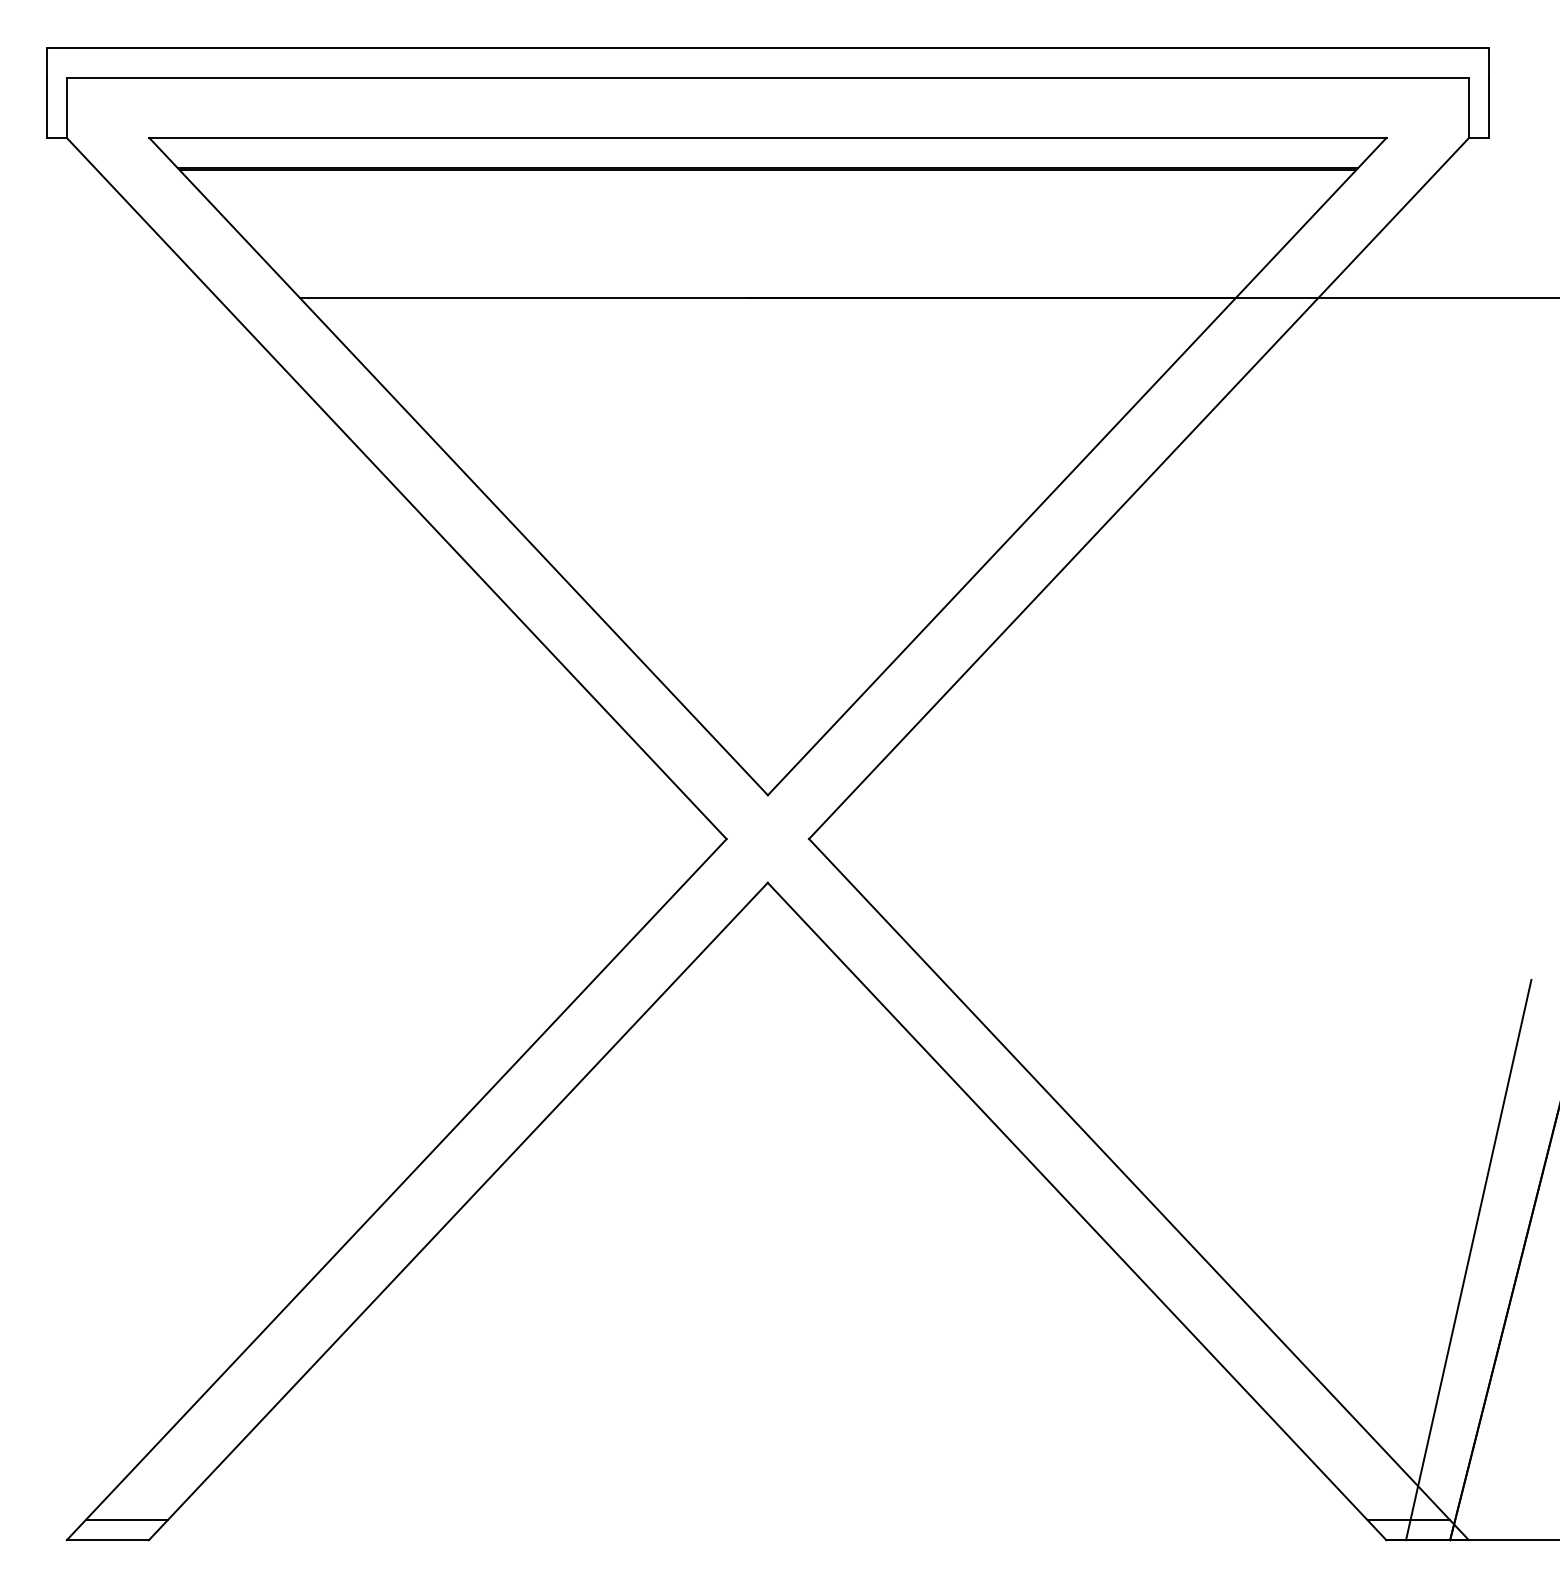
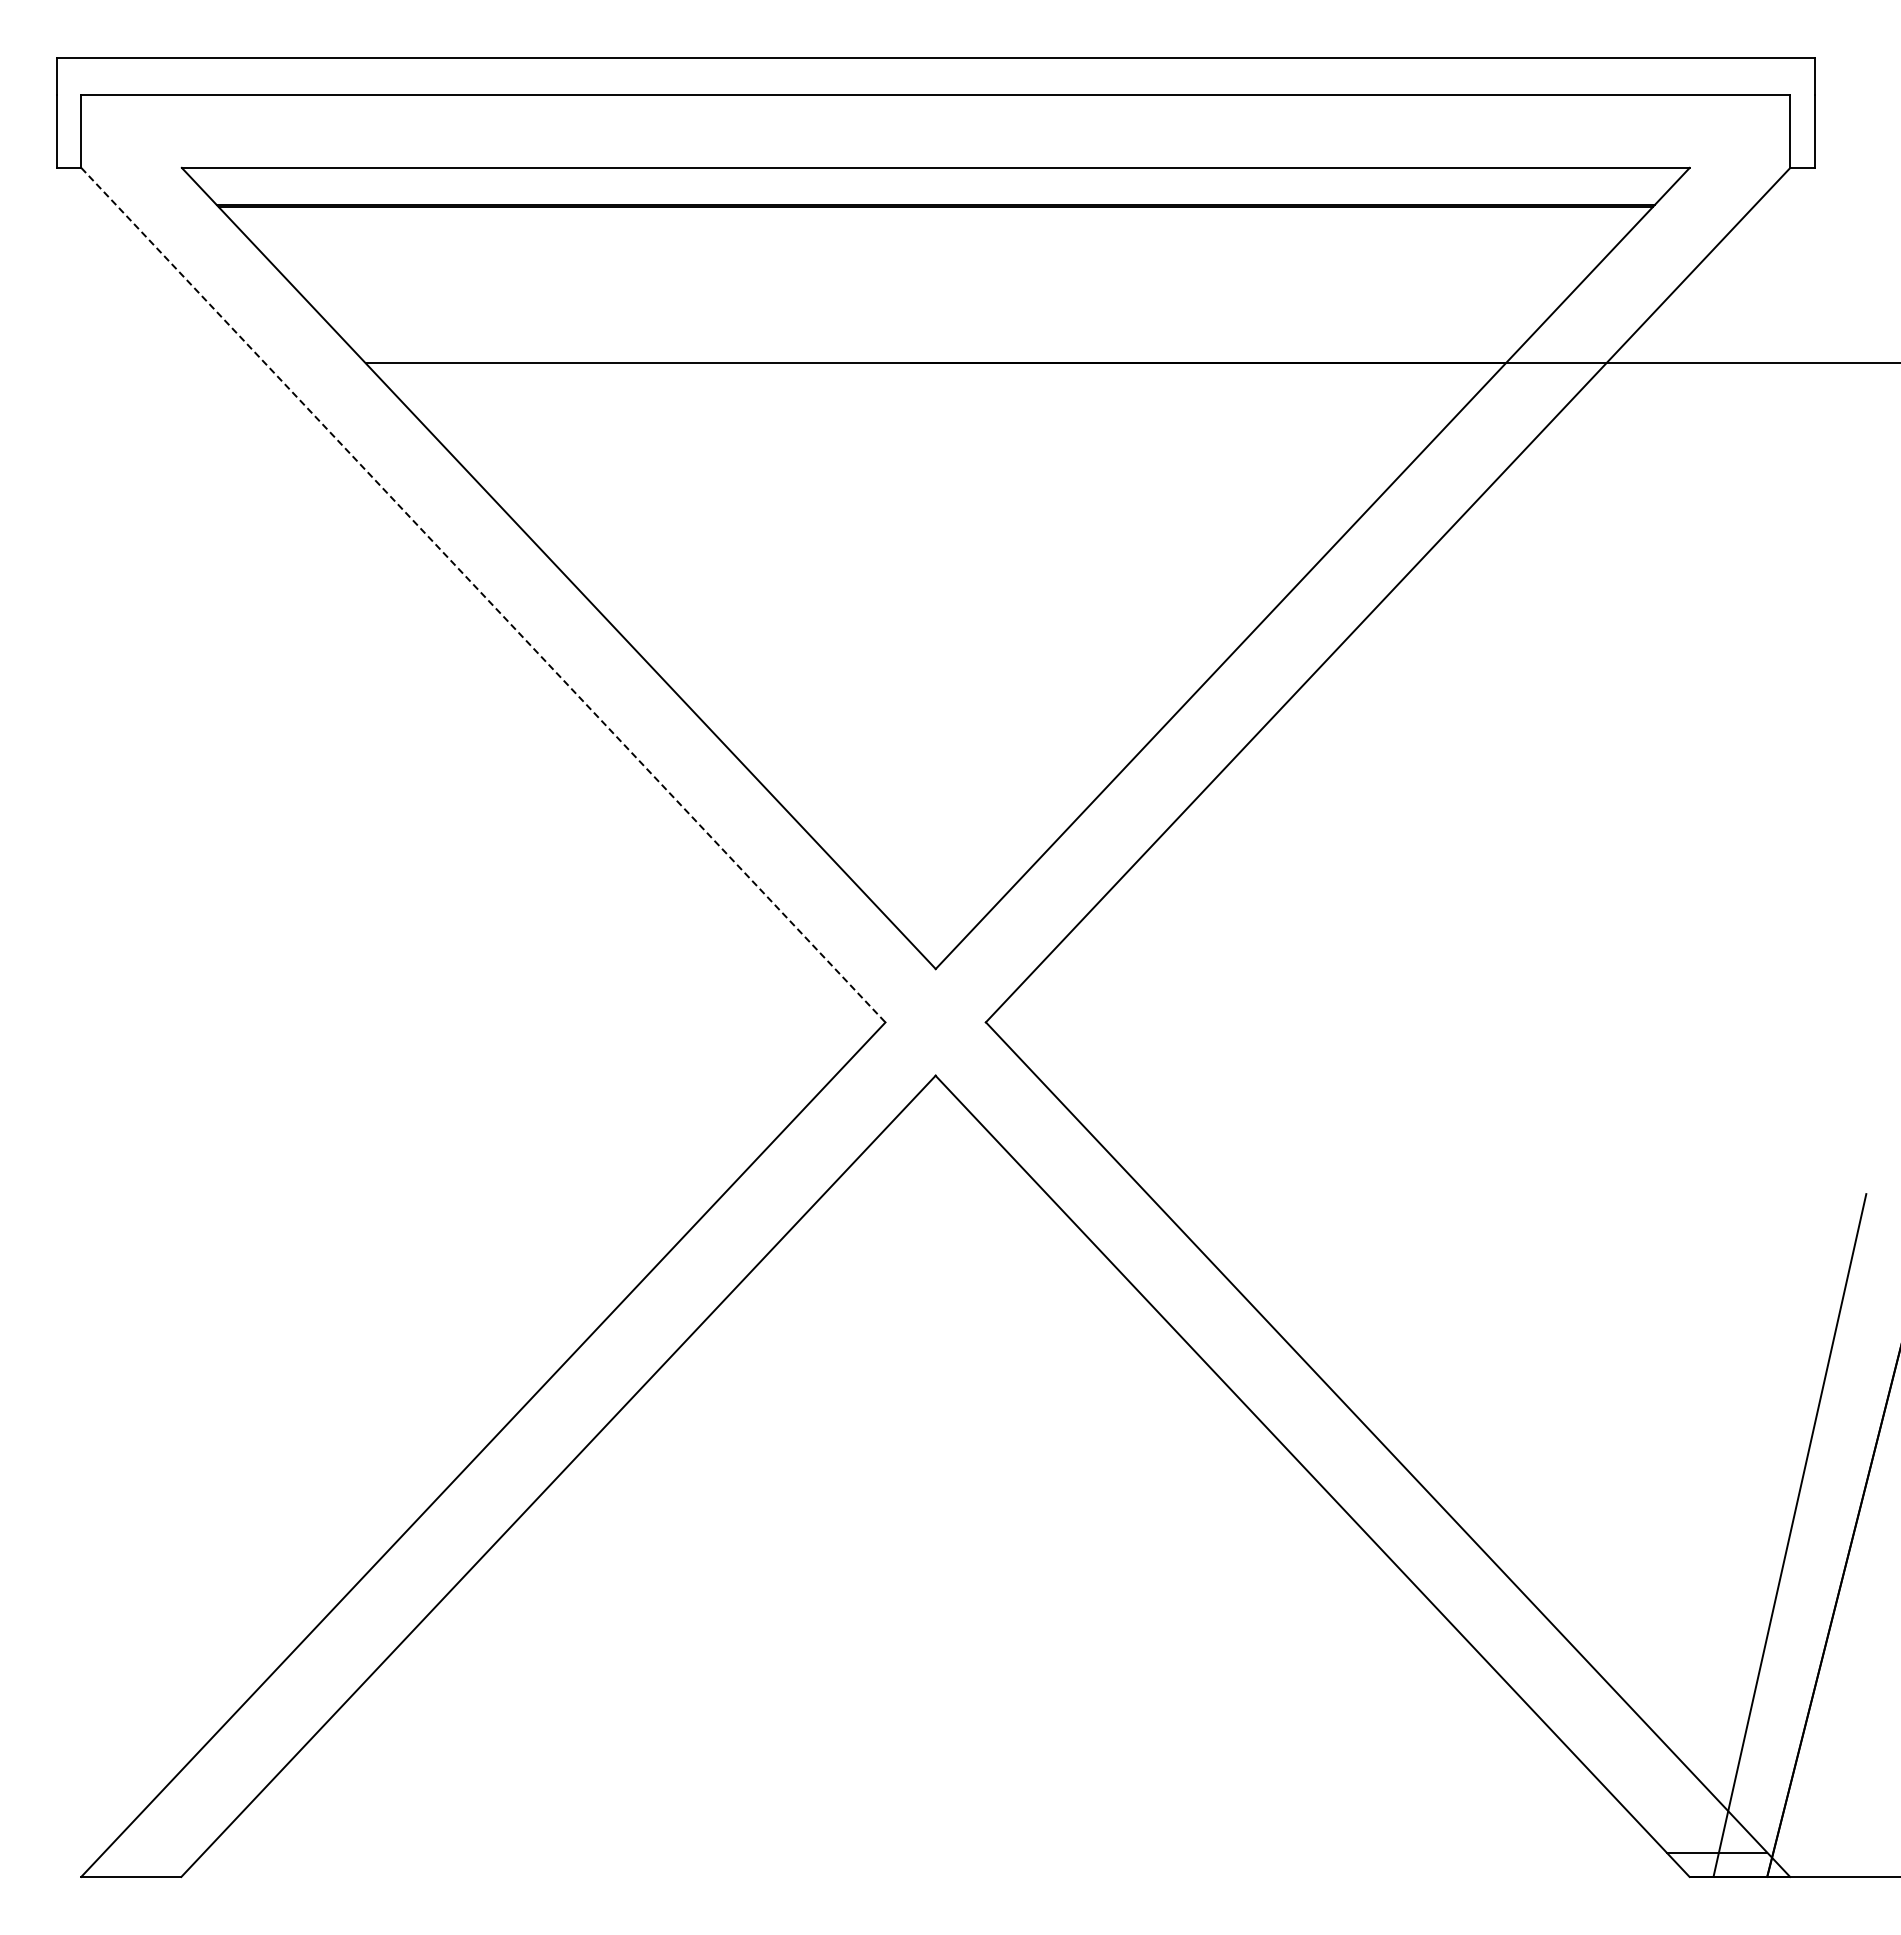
line: (396, 488) -> (483, 595), solid -> dashed
line: (126, 1520) -> (154, 1852), removed

